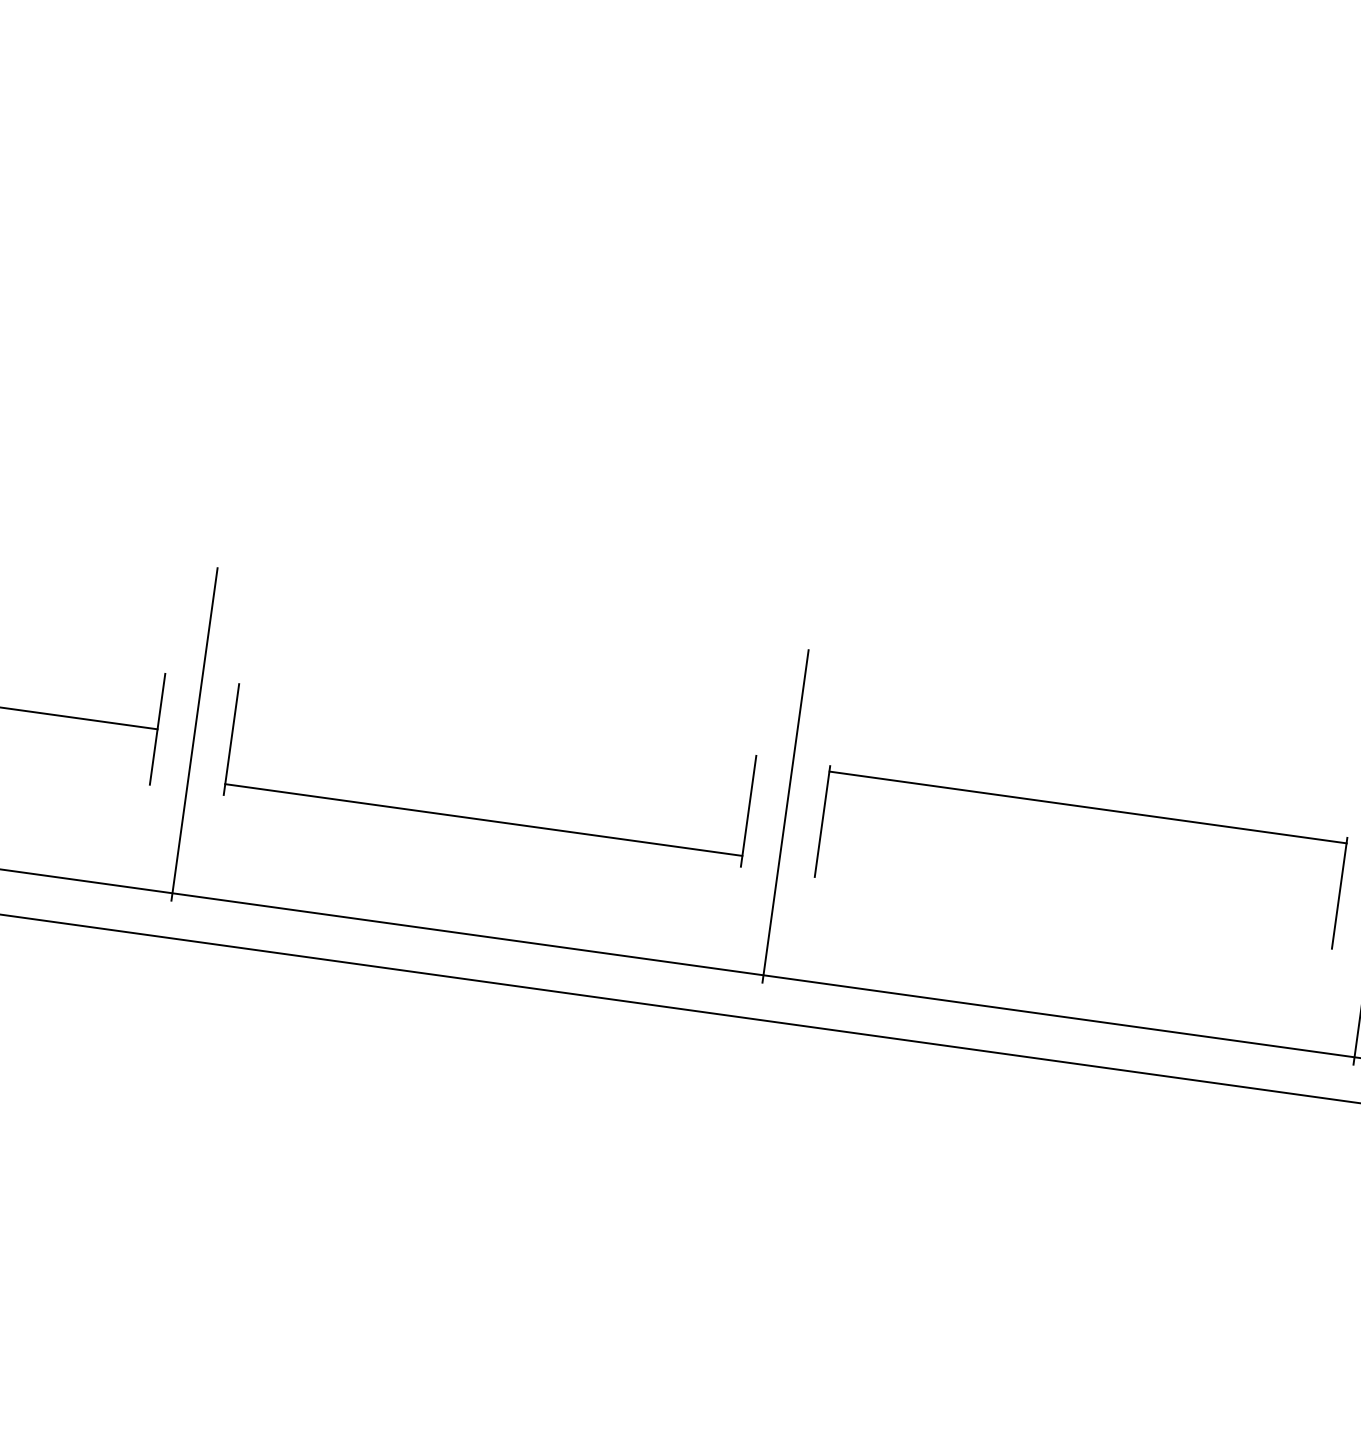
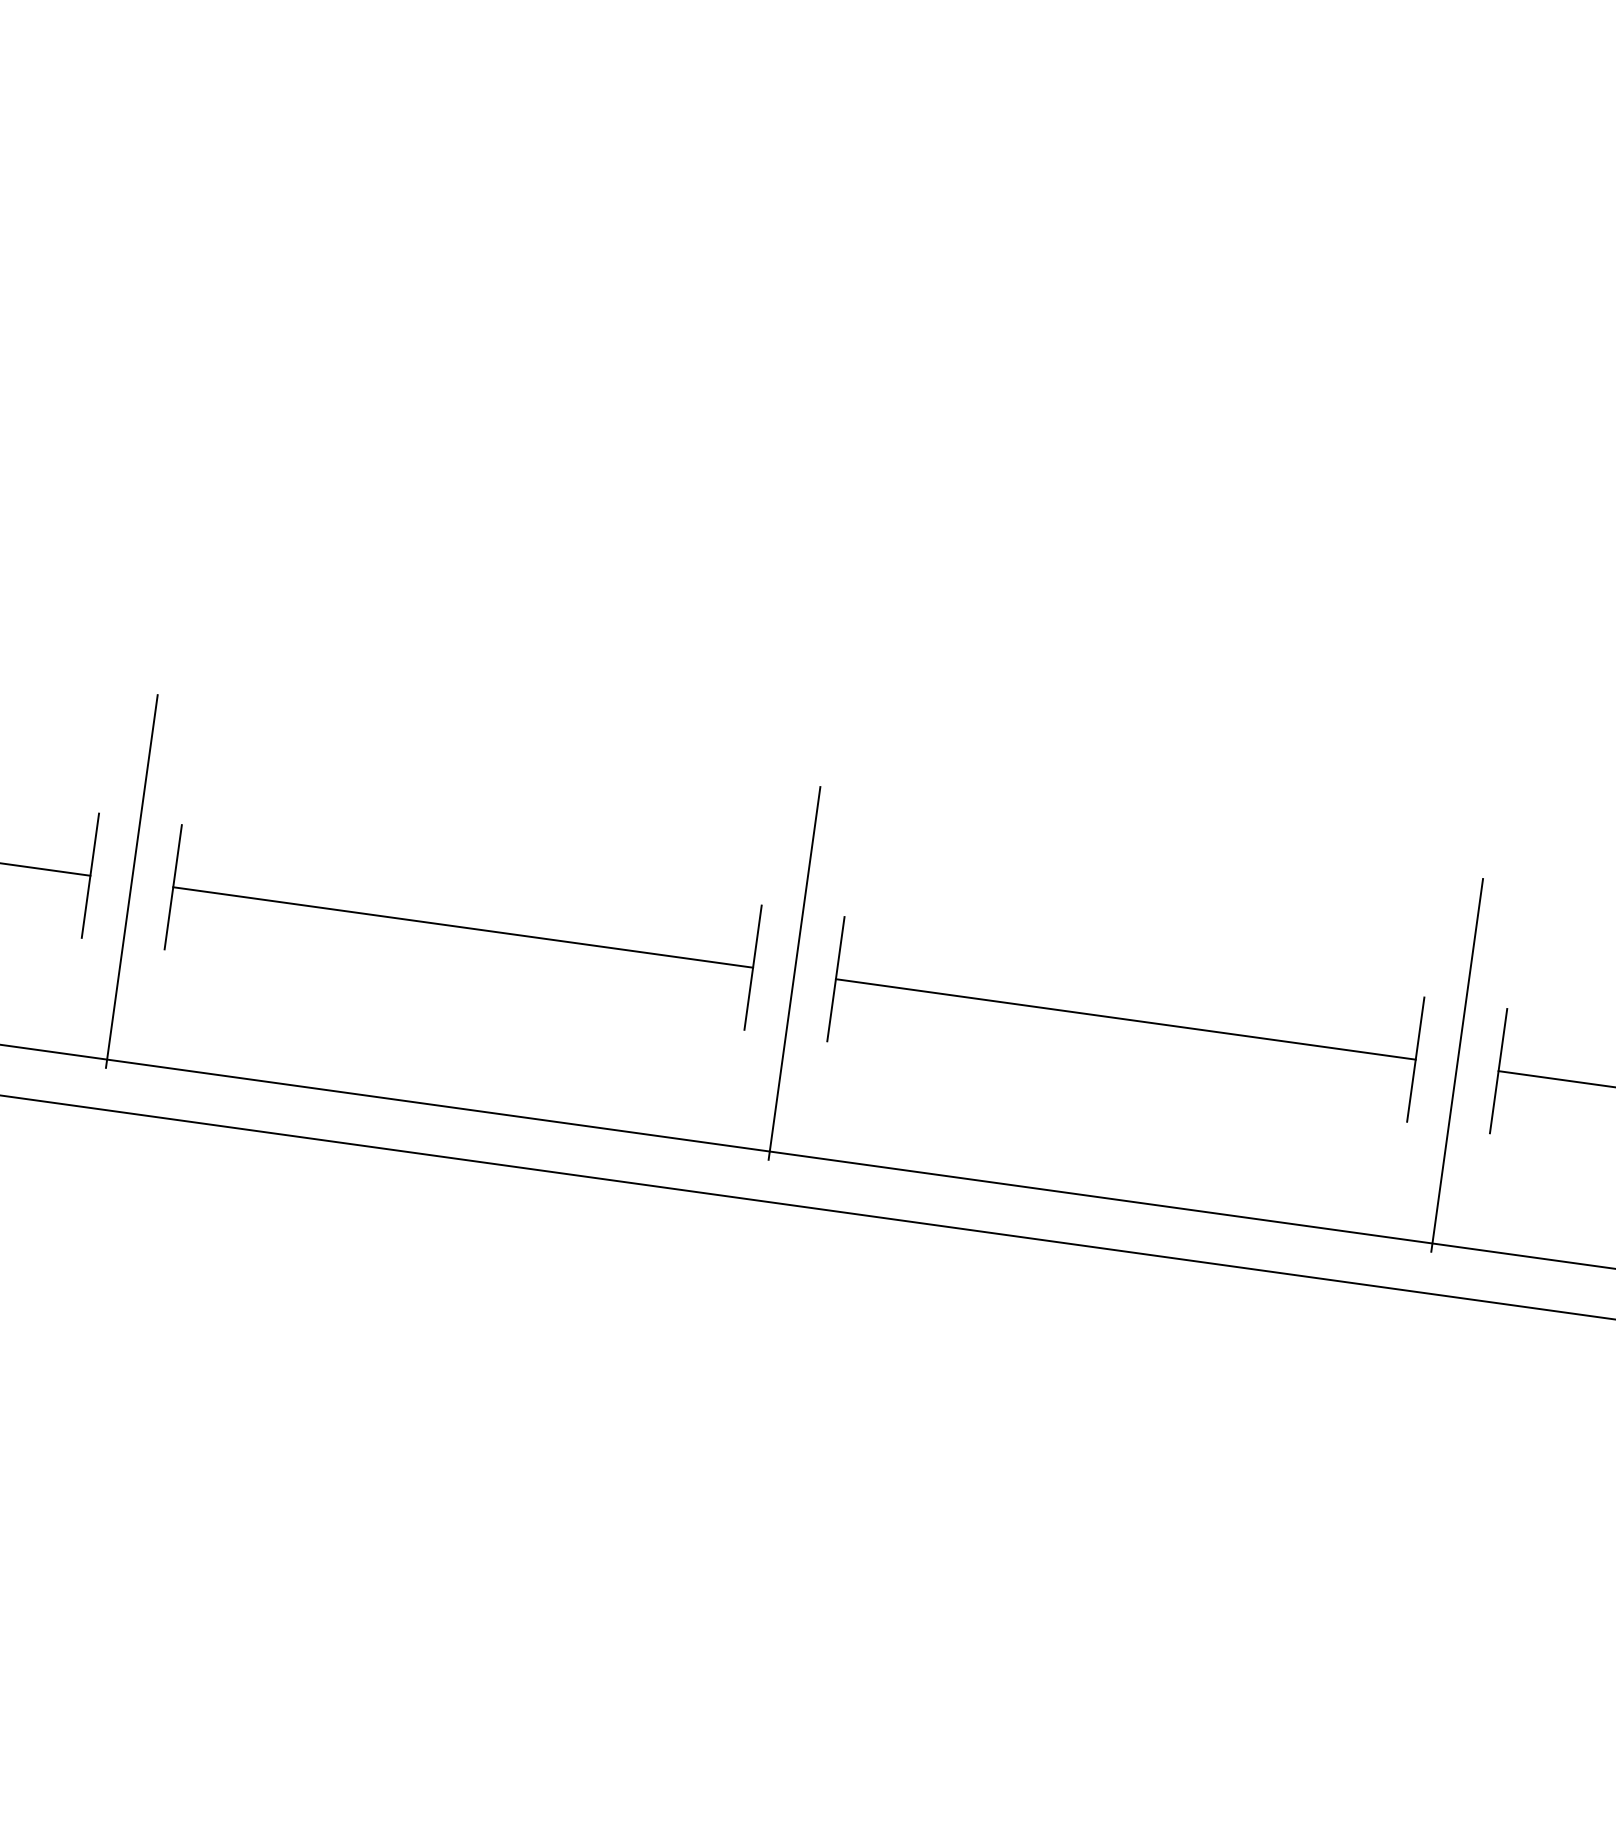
line: (1087, 807) -> (1125, 1019), moved
line: (484, 820) -> (463, 927), moved

